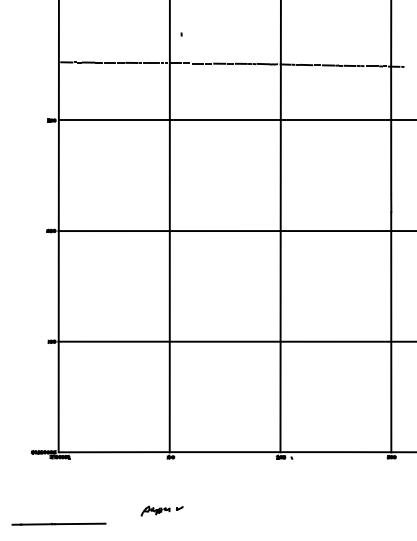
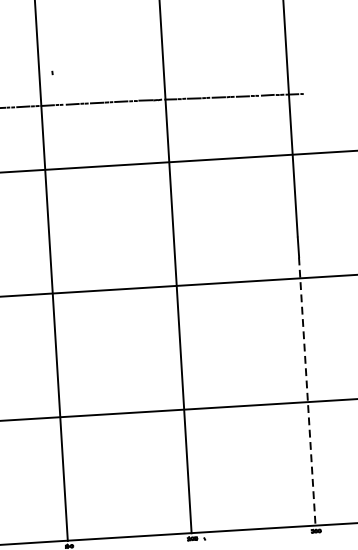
line: (391, 332) -> (307, 391), solid -> dashed

